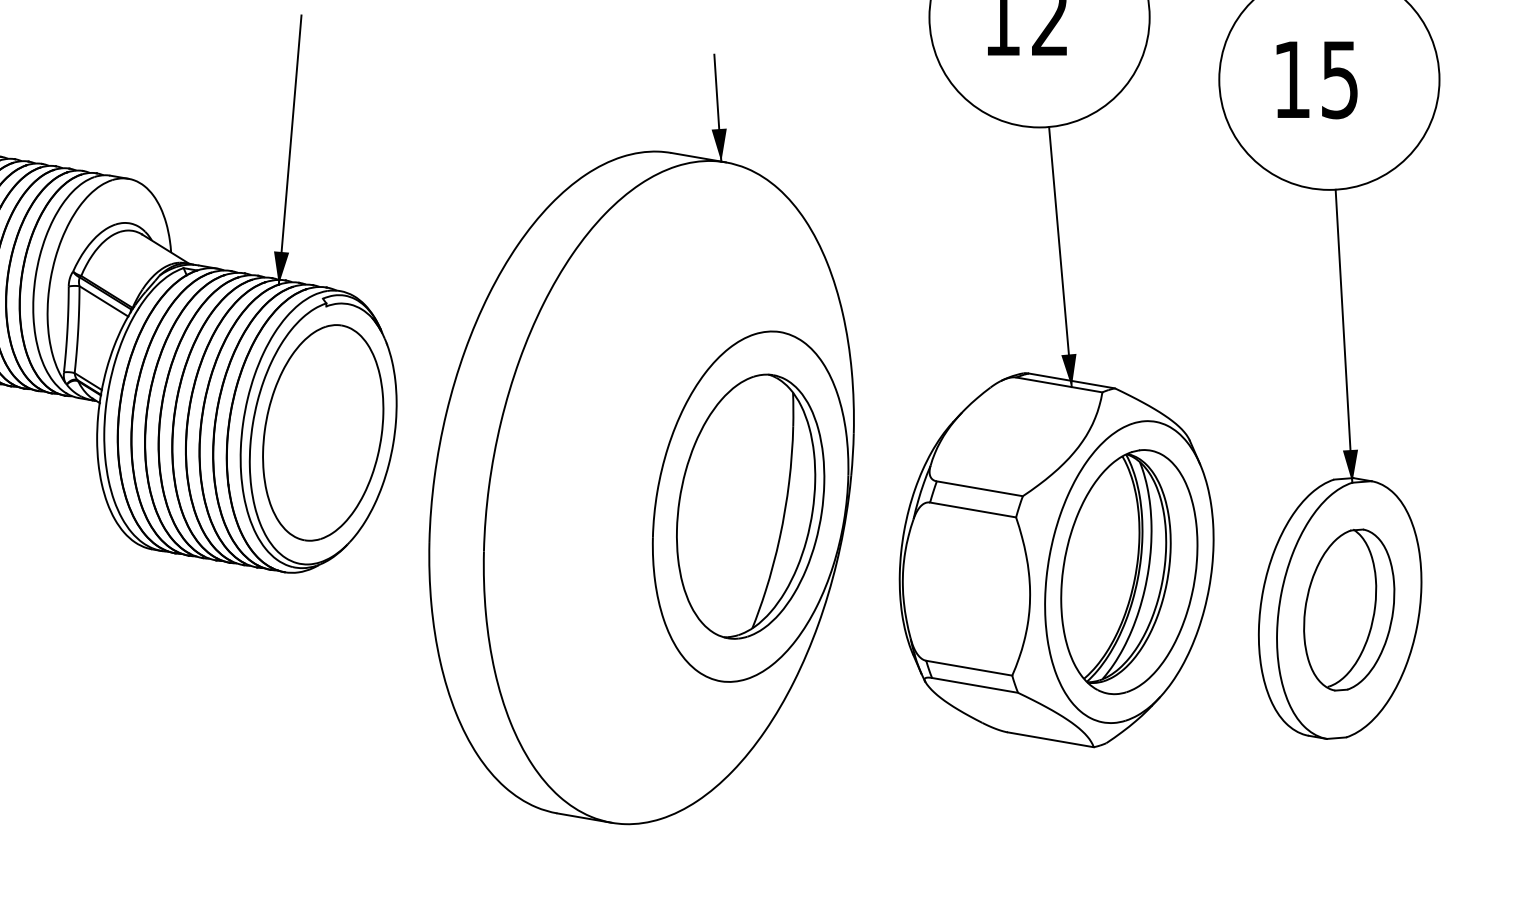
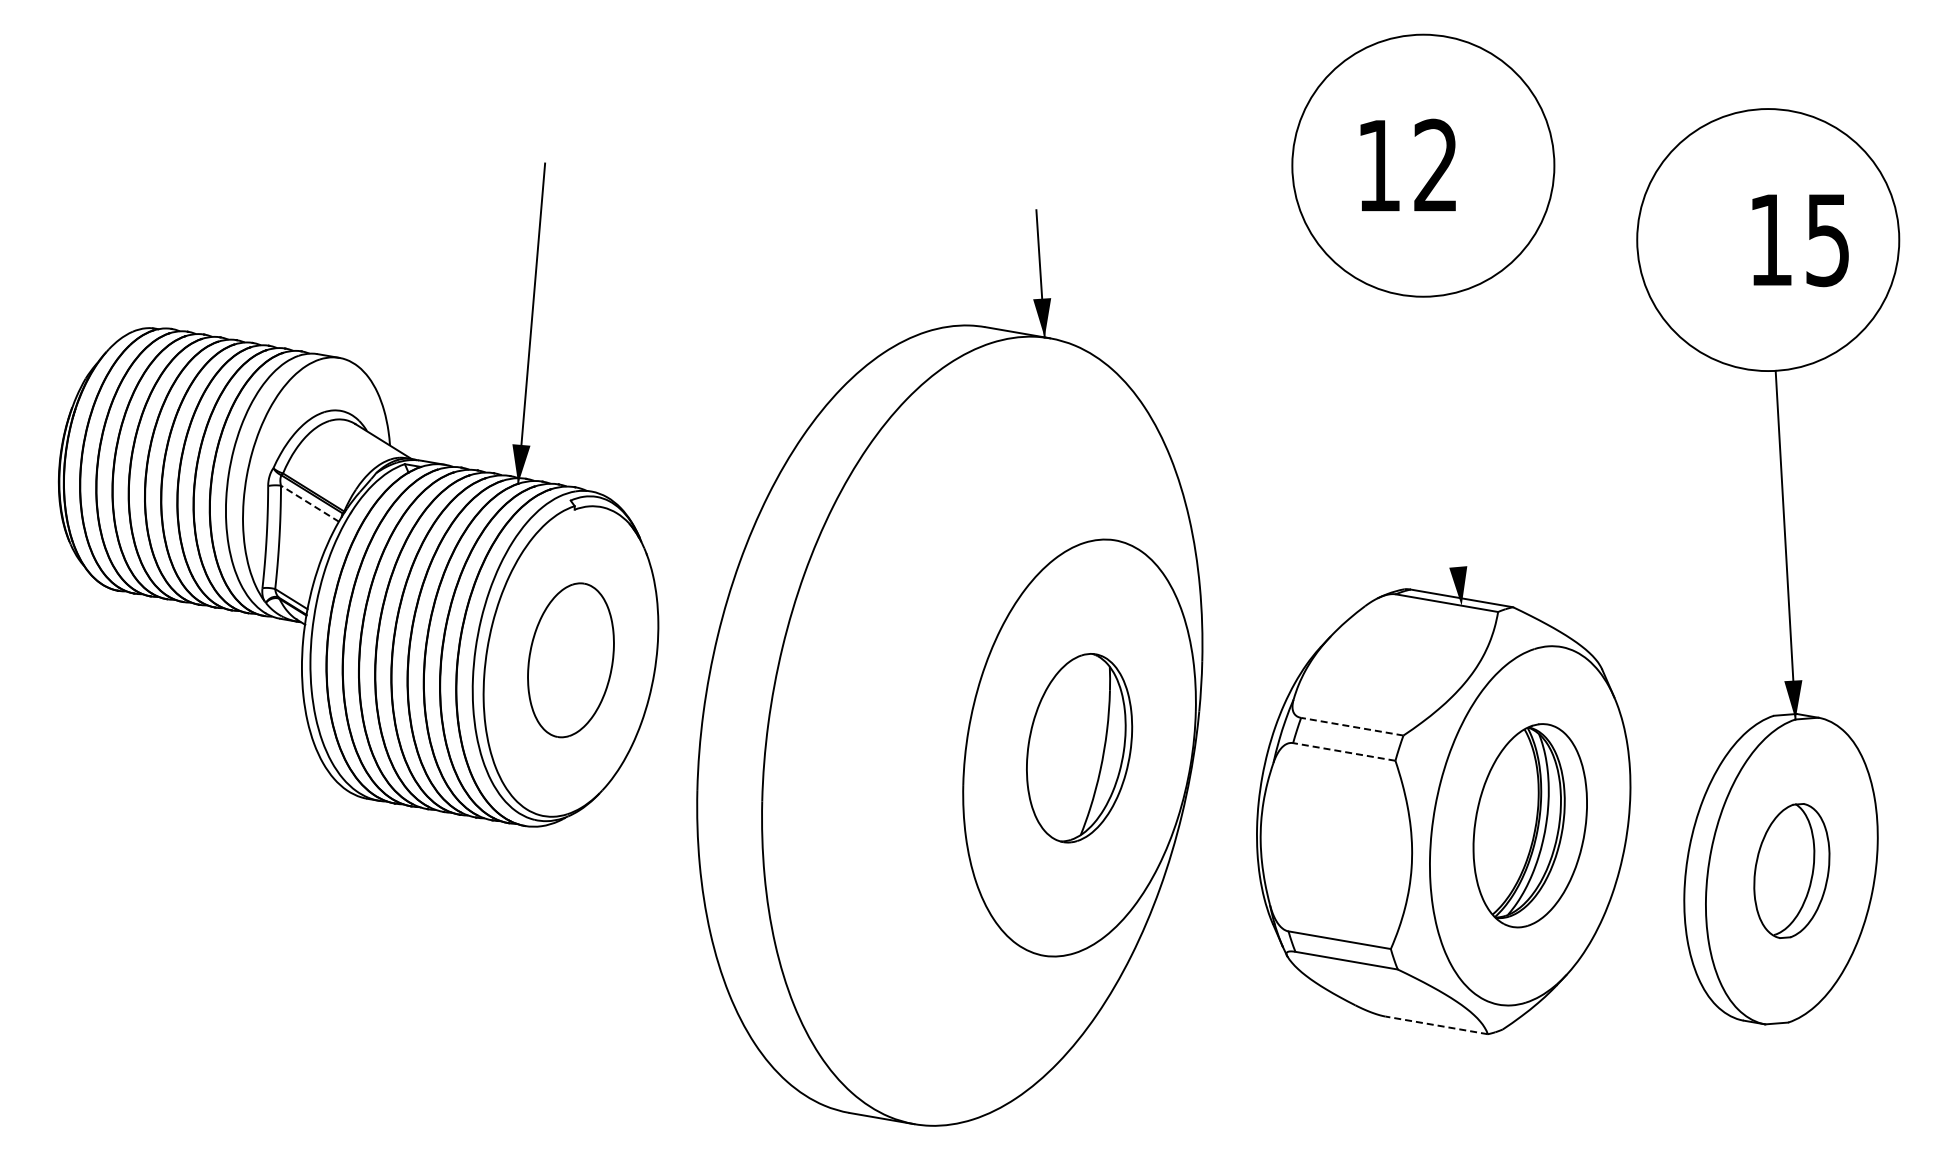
text: (1317, 80) -> (1800, 240), moved
line: (1059, 256) -> (1447, 450), removed
line: (103, 301) -> (309, 503), solid -> dashed
part: (322, 433) -> (570, 660), size x0.6
line: (980, 488) -> (1352, 726), solid -> dashed
part: (750, 507) -> (1079, 748), size x0.6
line: (973, 509) -> (1344, 751), solid -> dashed
part: (1129, 571) -> (1530, 825), size x0.7
part: (1348, 609) -> (1791, 870), size x0.7
line: (1050, 739) -> (1436, 1025), solid -> dashed

